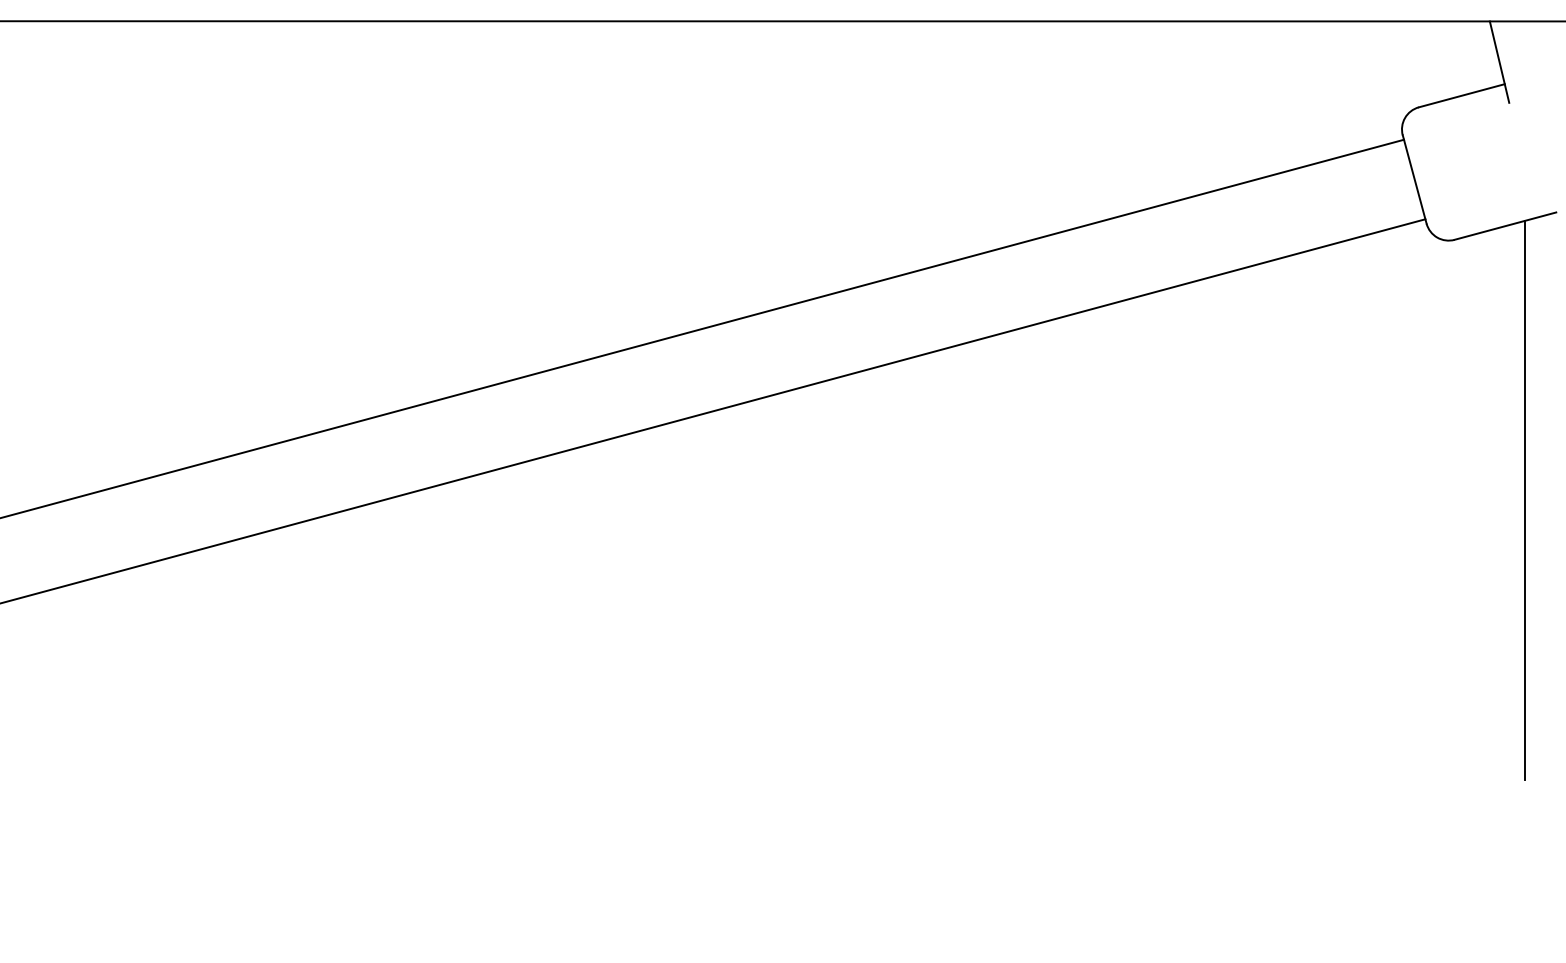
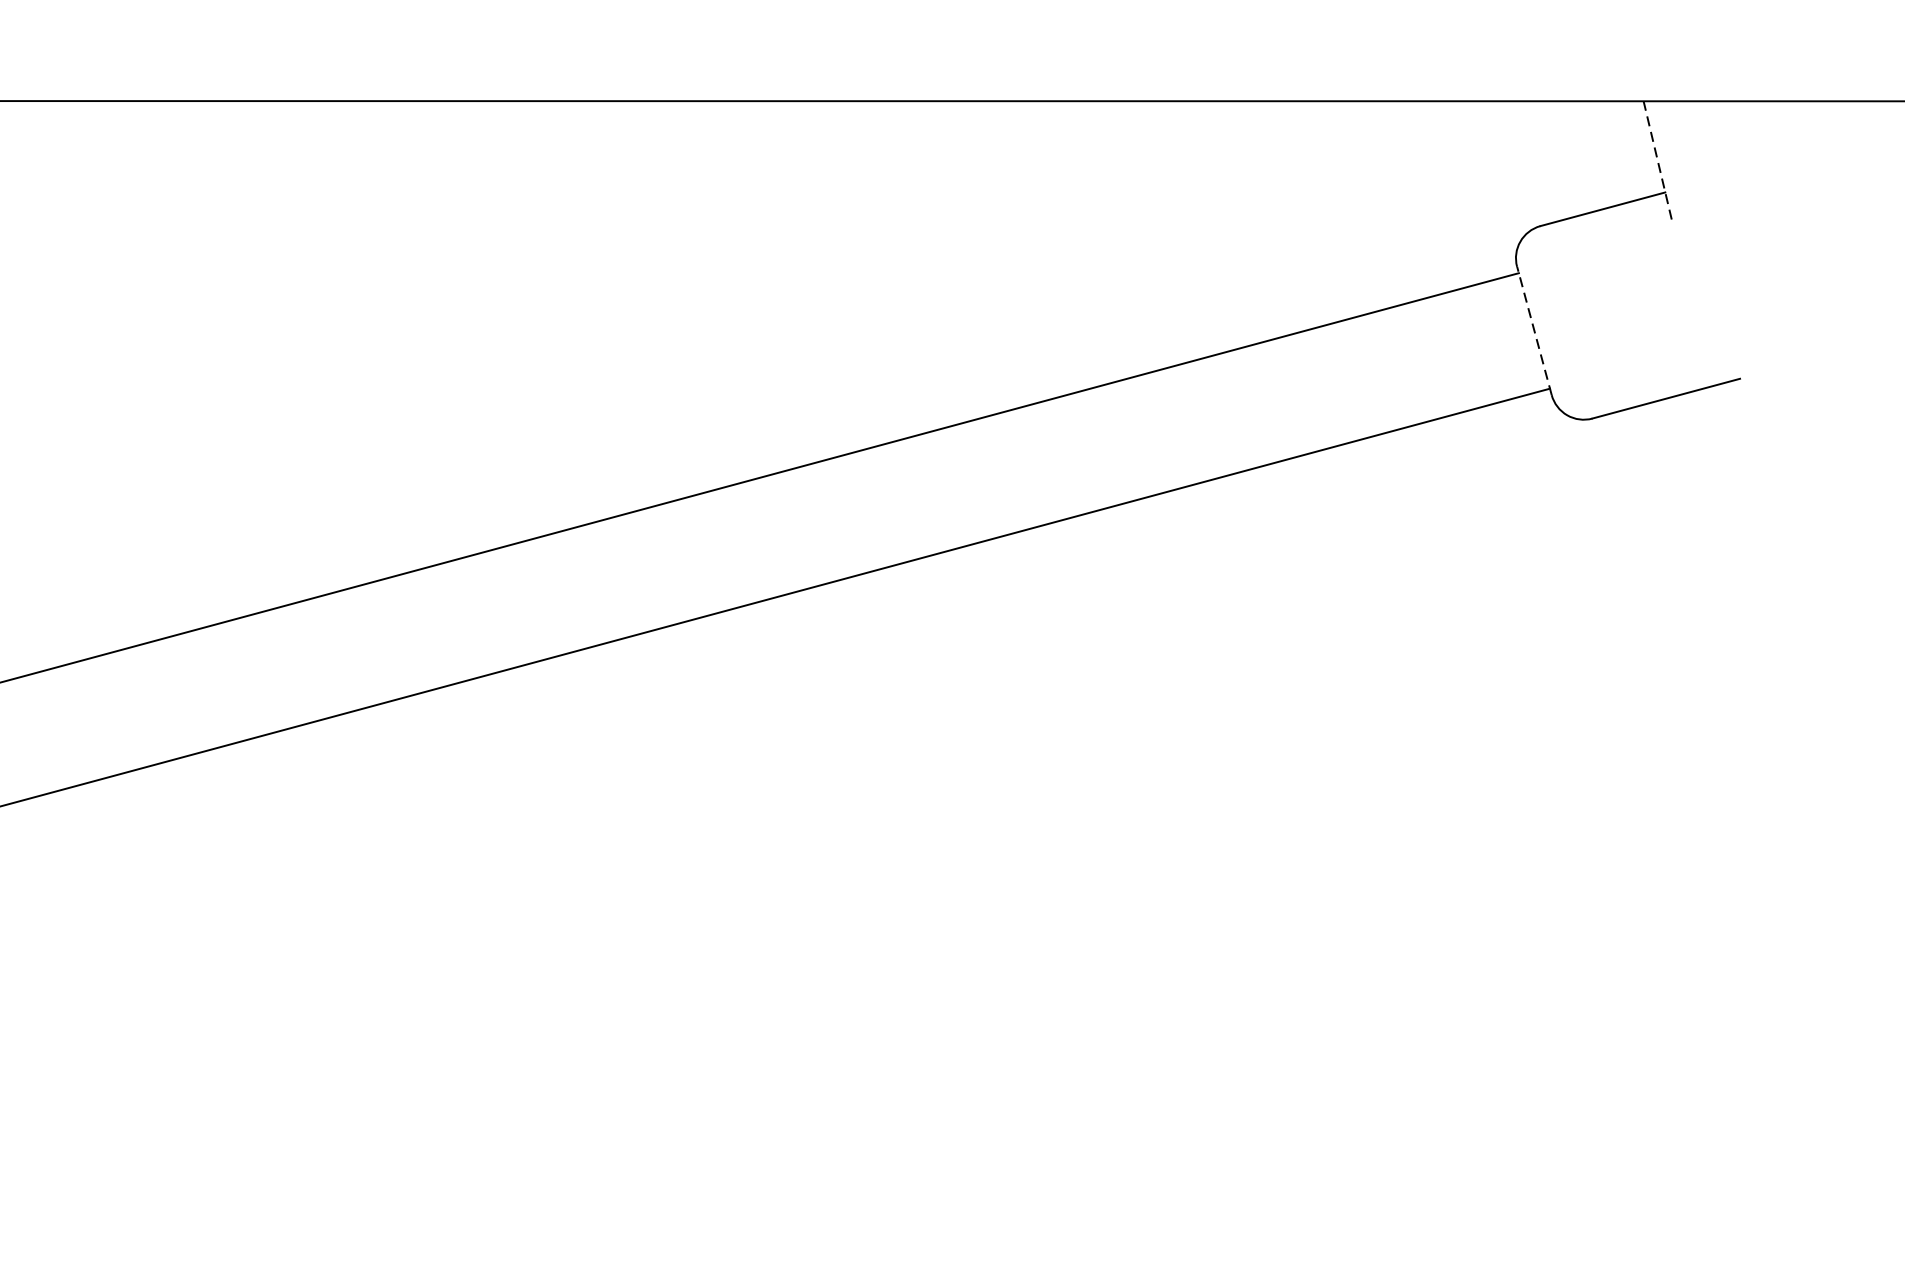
line: (1499, 62) -> (1657, 160), solid -> dashed
line: (1414, 179) -> (1534, 330), solid -> dashed
line: (1525, 500) -> (1695, 797), removed

